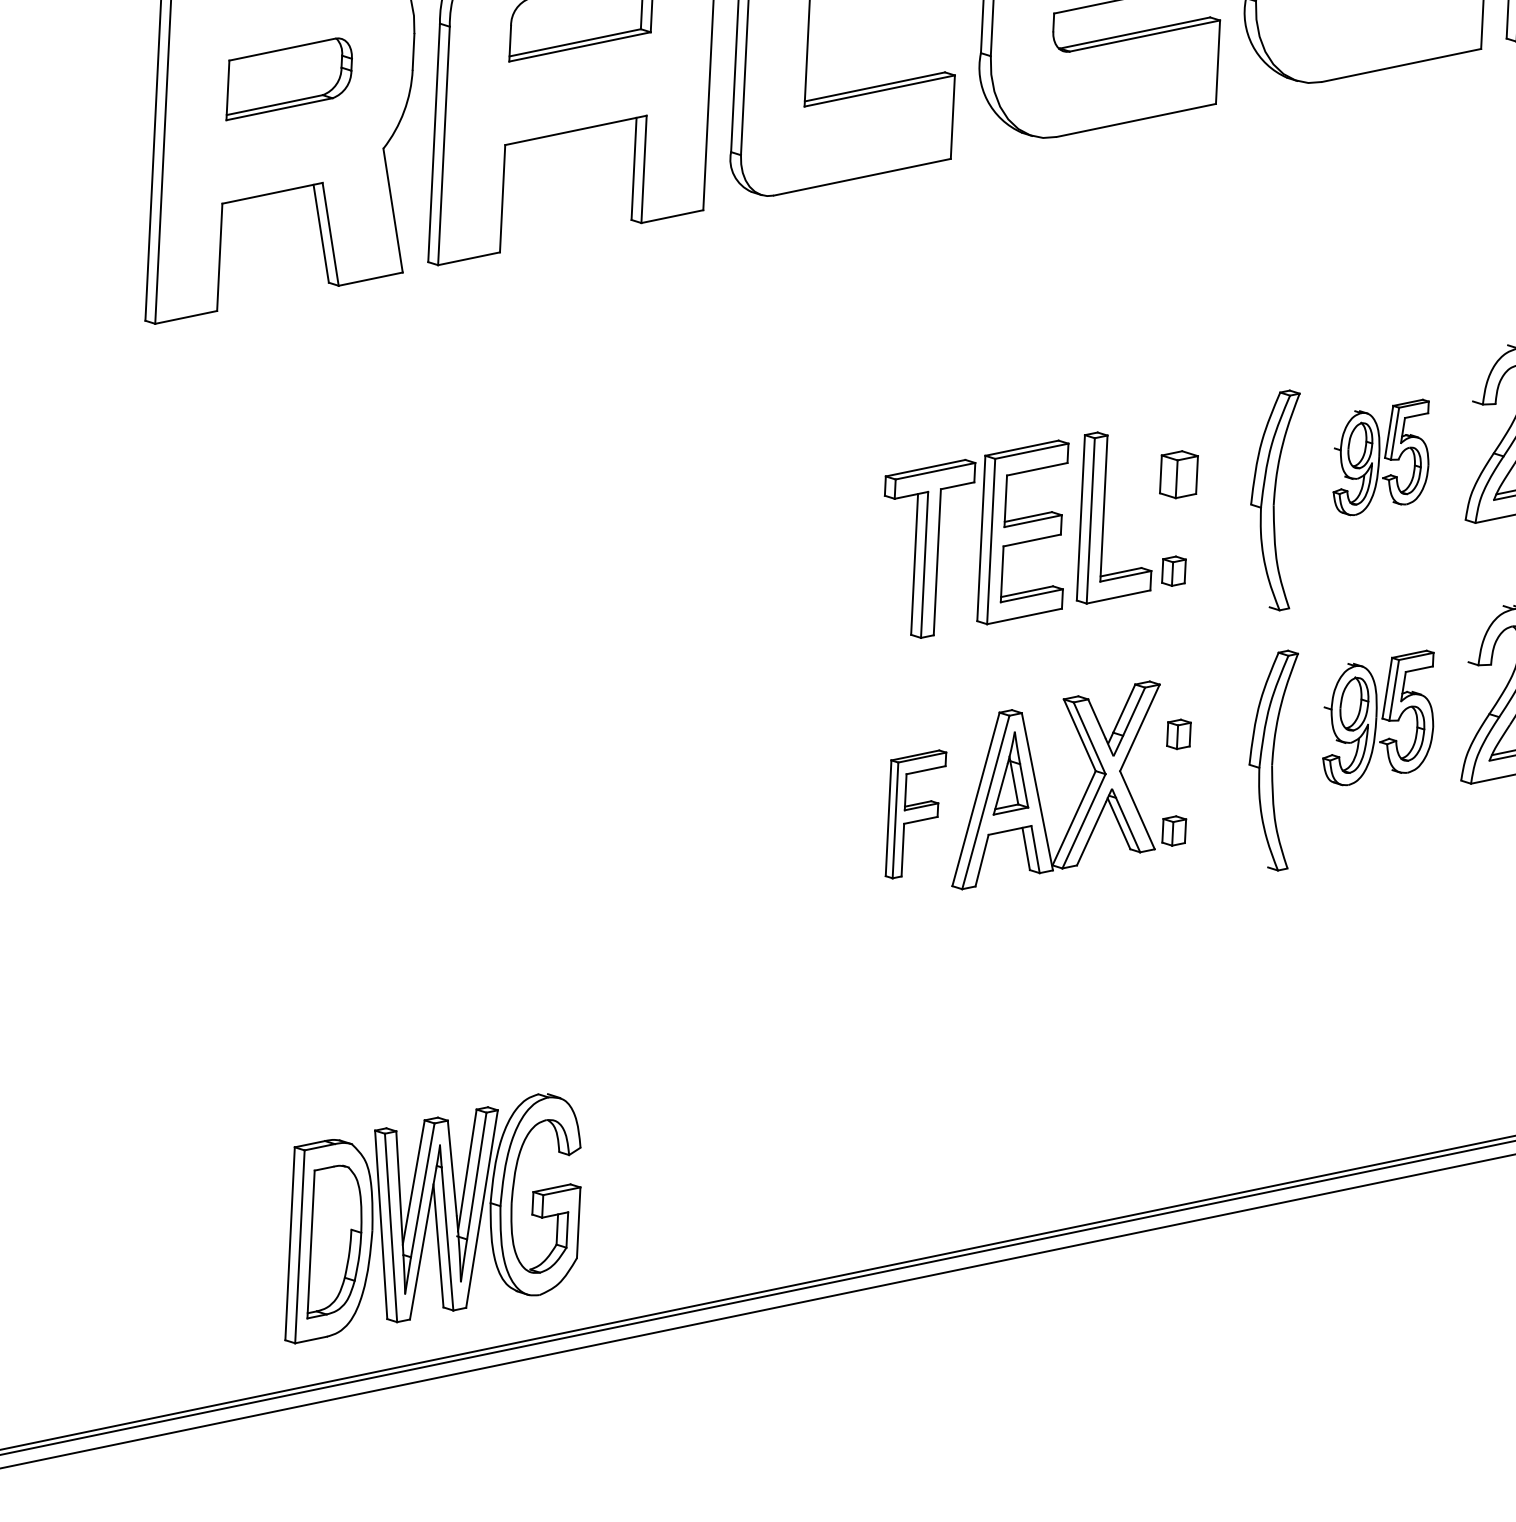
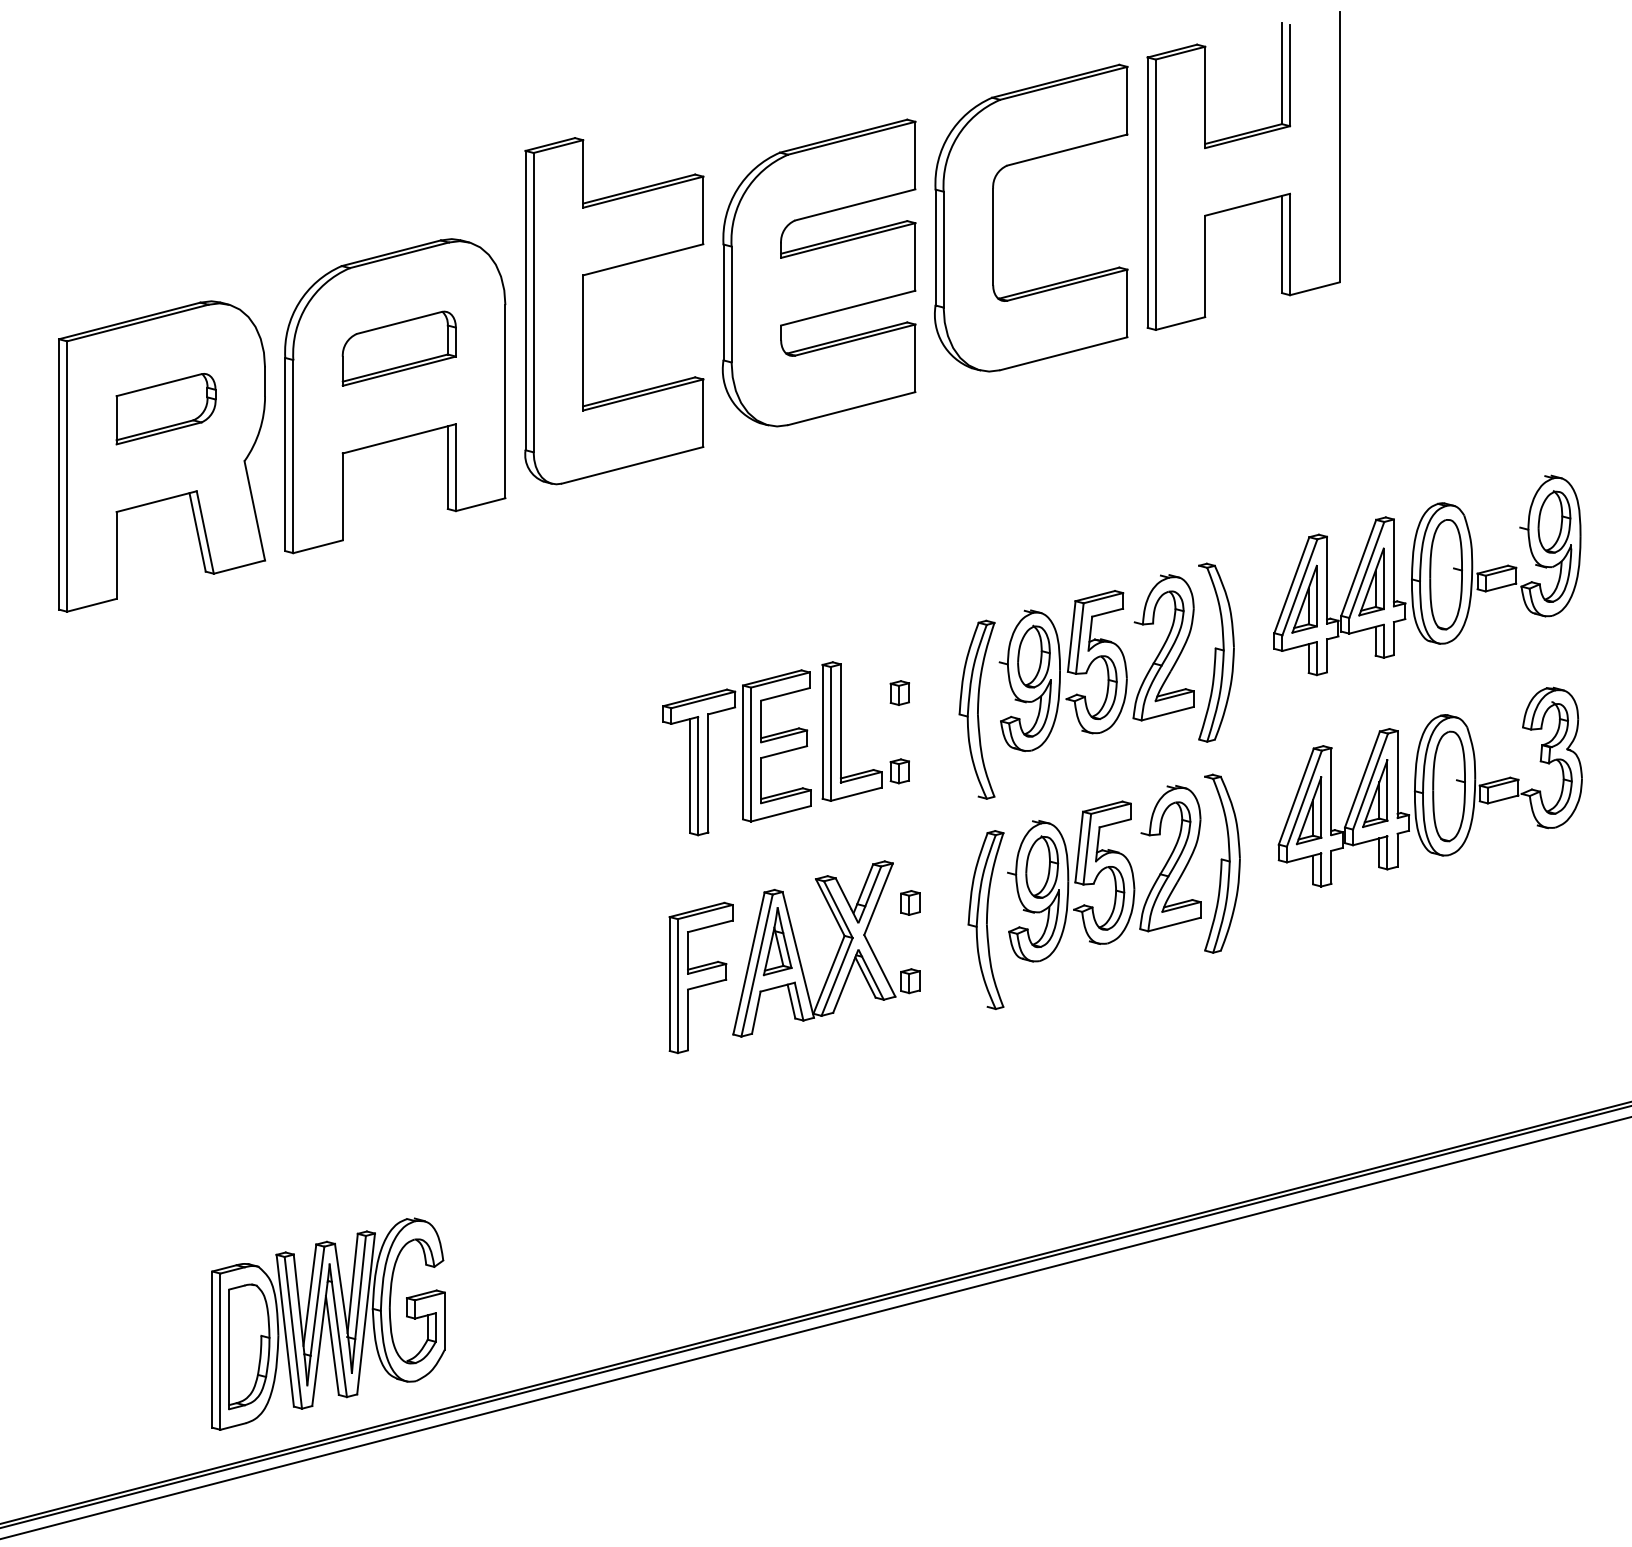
part: (1380, 456) -> (1062, 670), size x1.67
part: (1178, 473) -> (899, 692), size x0.62
part: (1379, 717) -> (1071, 881), size x1.43
part: (915, 813) -> (700, 977), size x1.43

